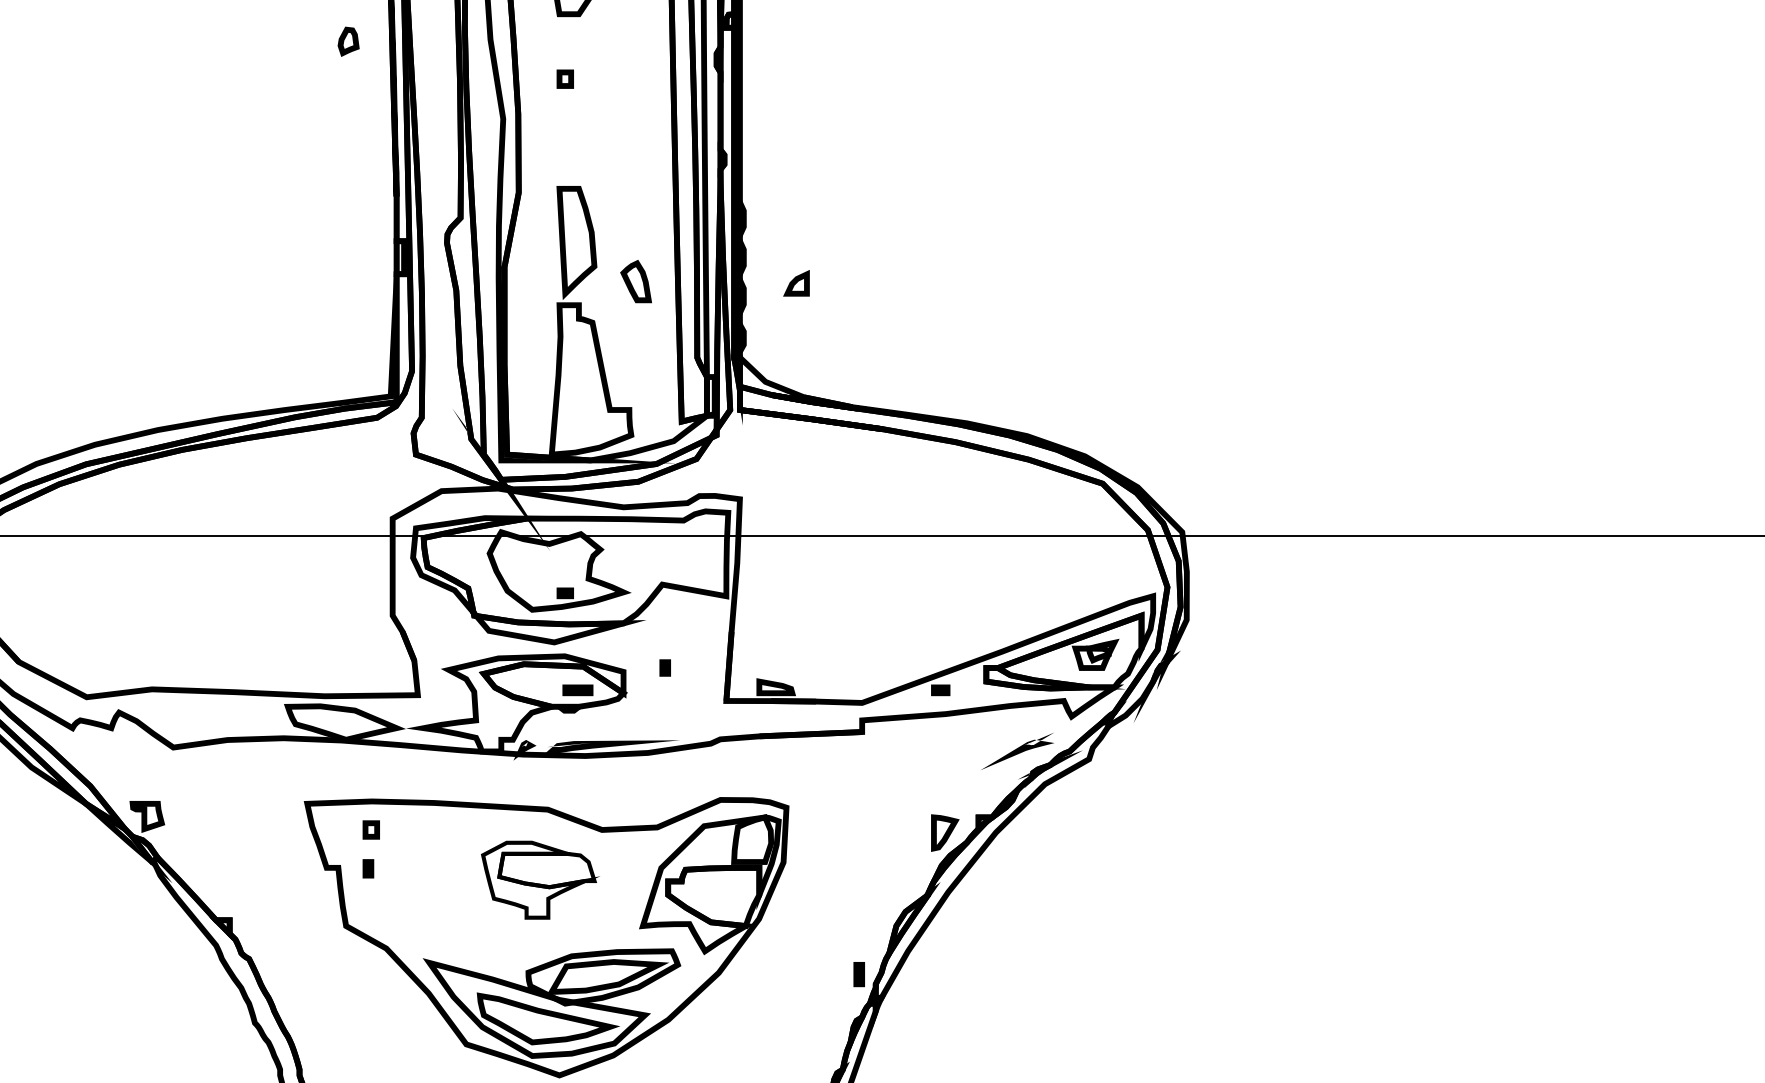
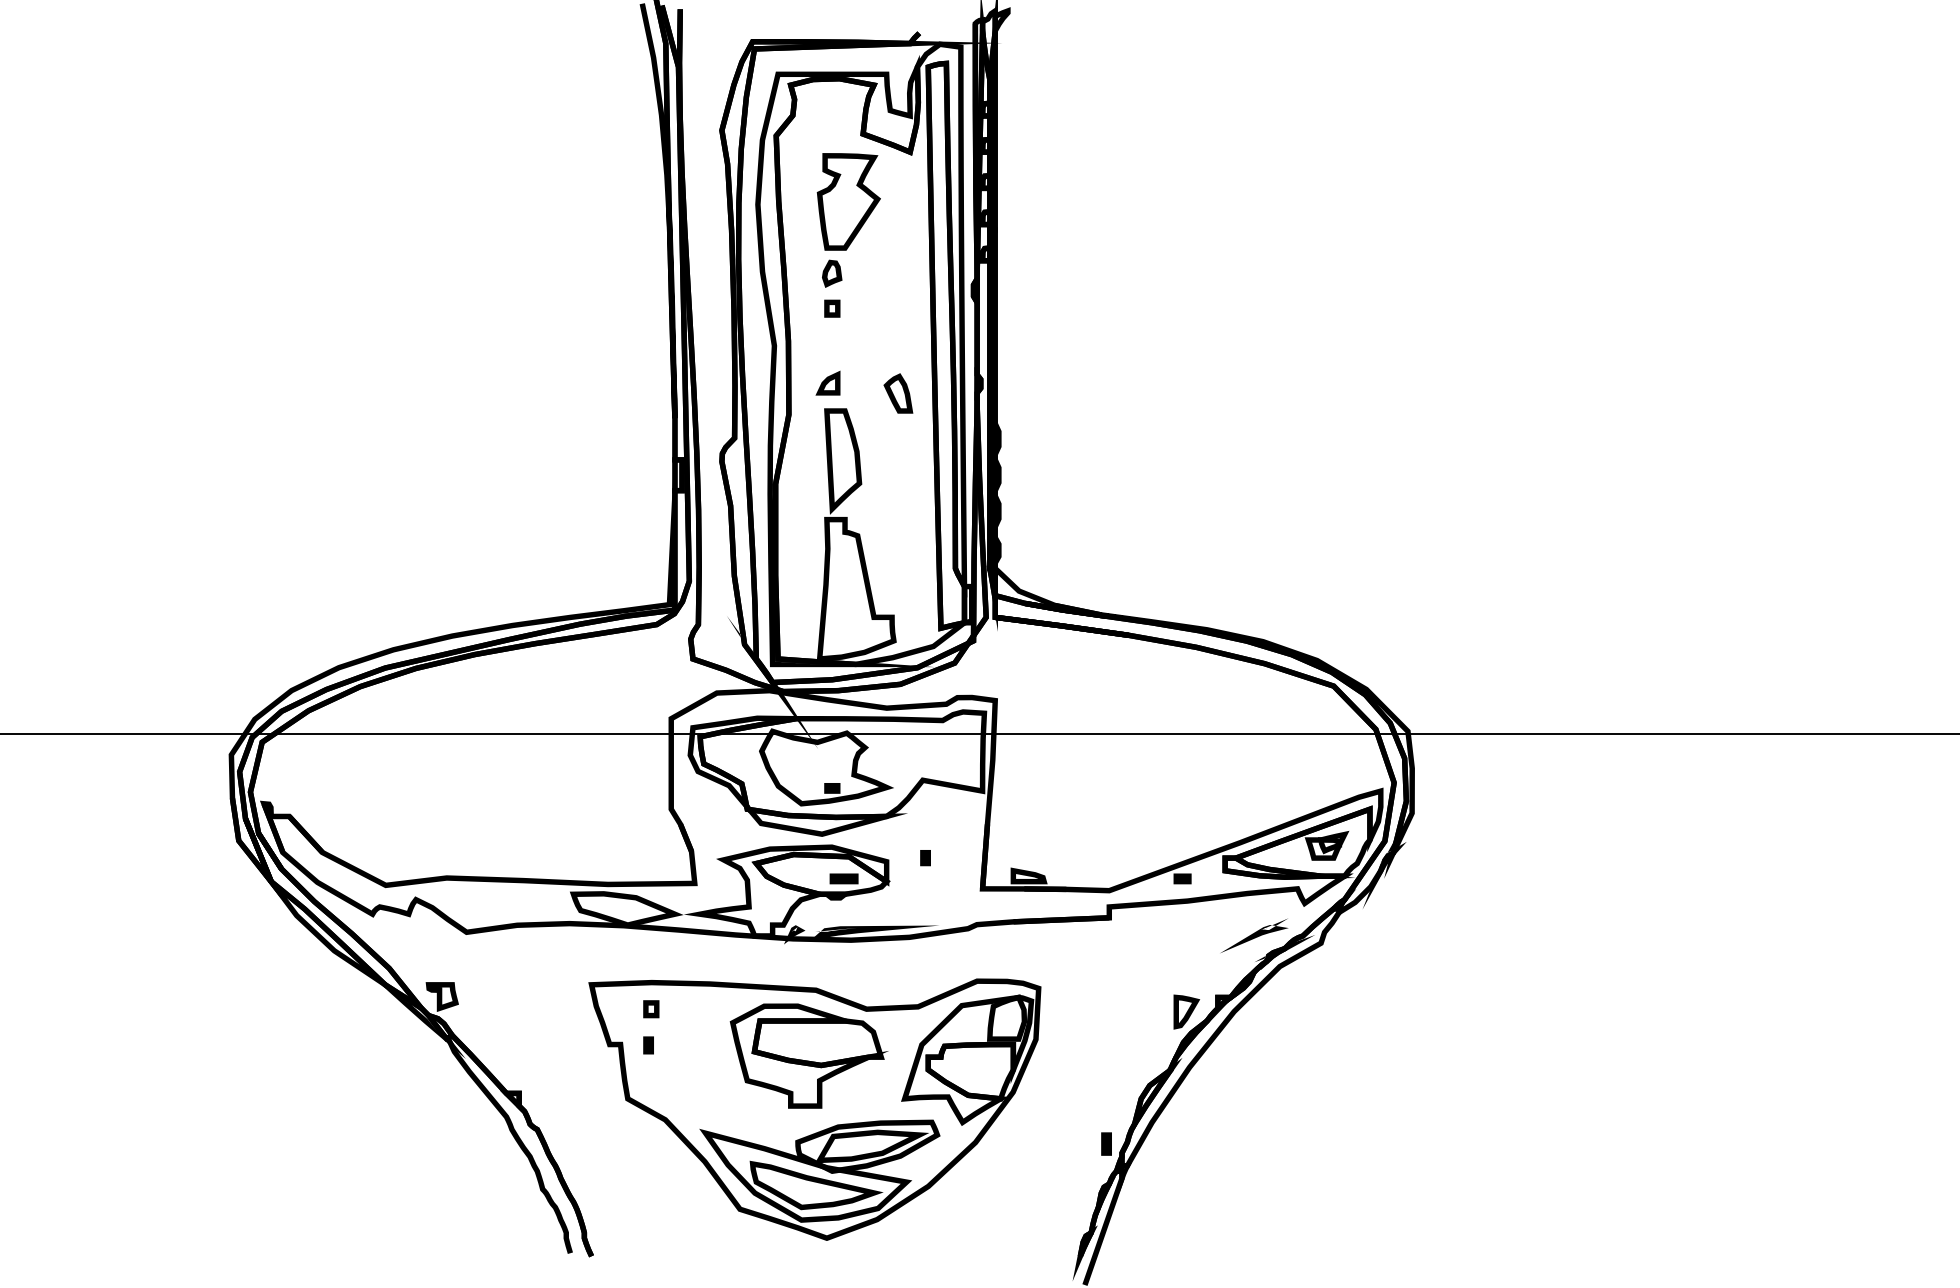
part: (349, 41) -> (832, 273), moved
part: (636, 281) -> (898, 393), moved
part: (795, 282) -> (827, 382), moved
part: (539, 879) -> (808, 1055), size x1.43

